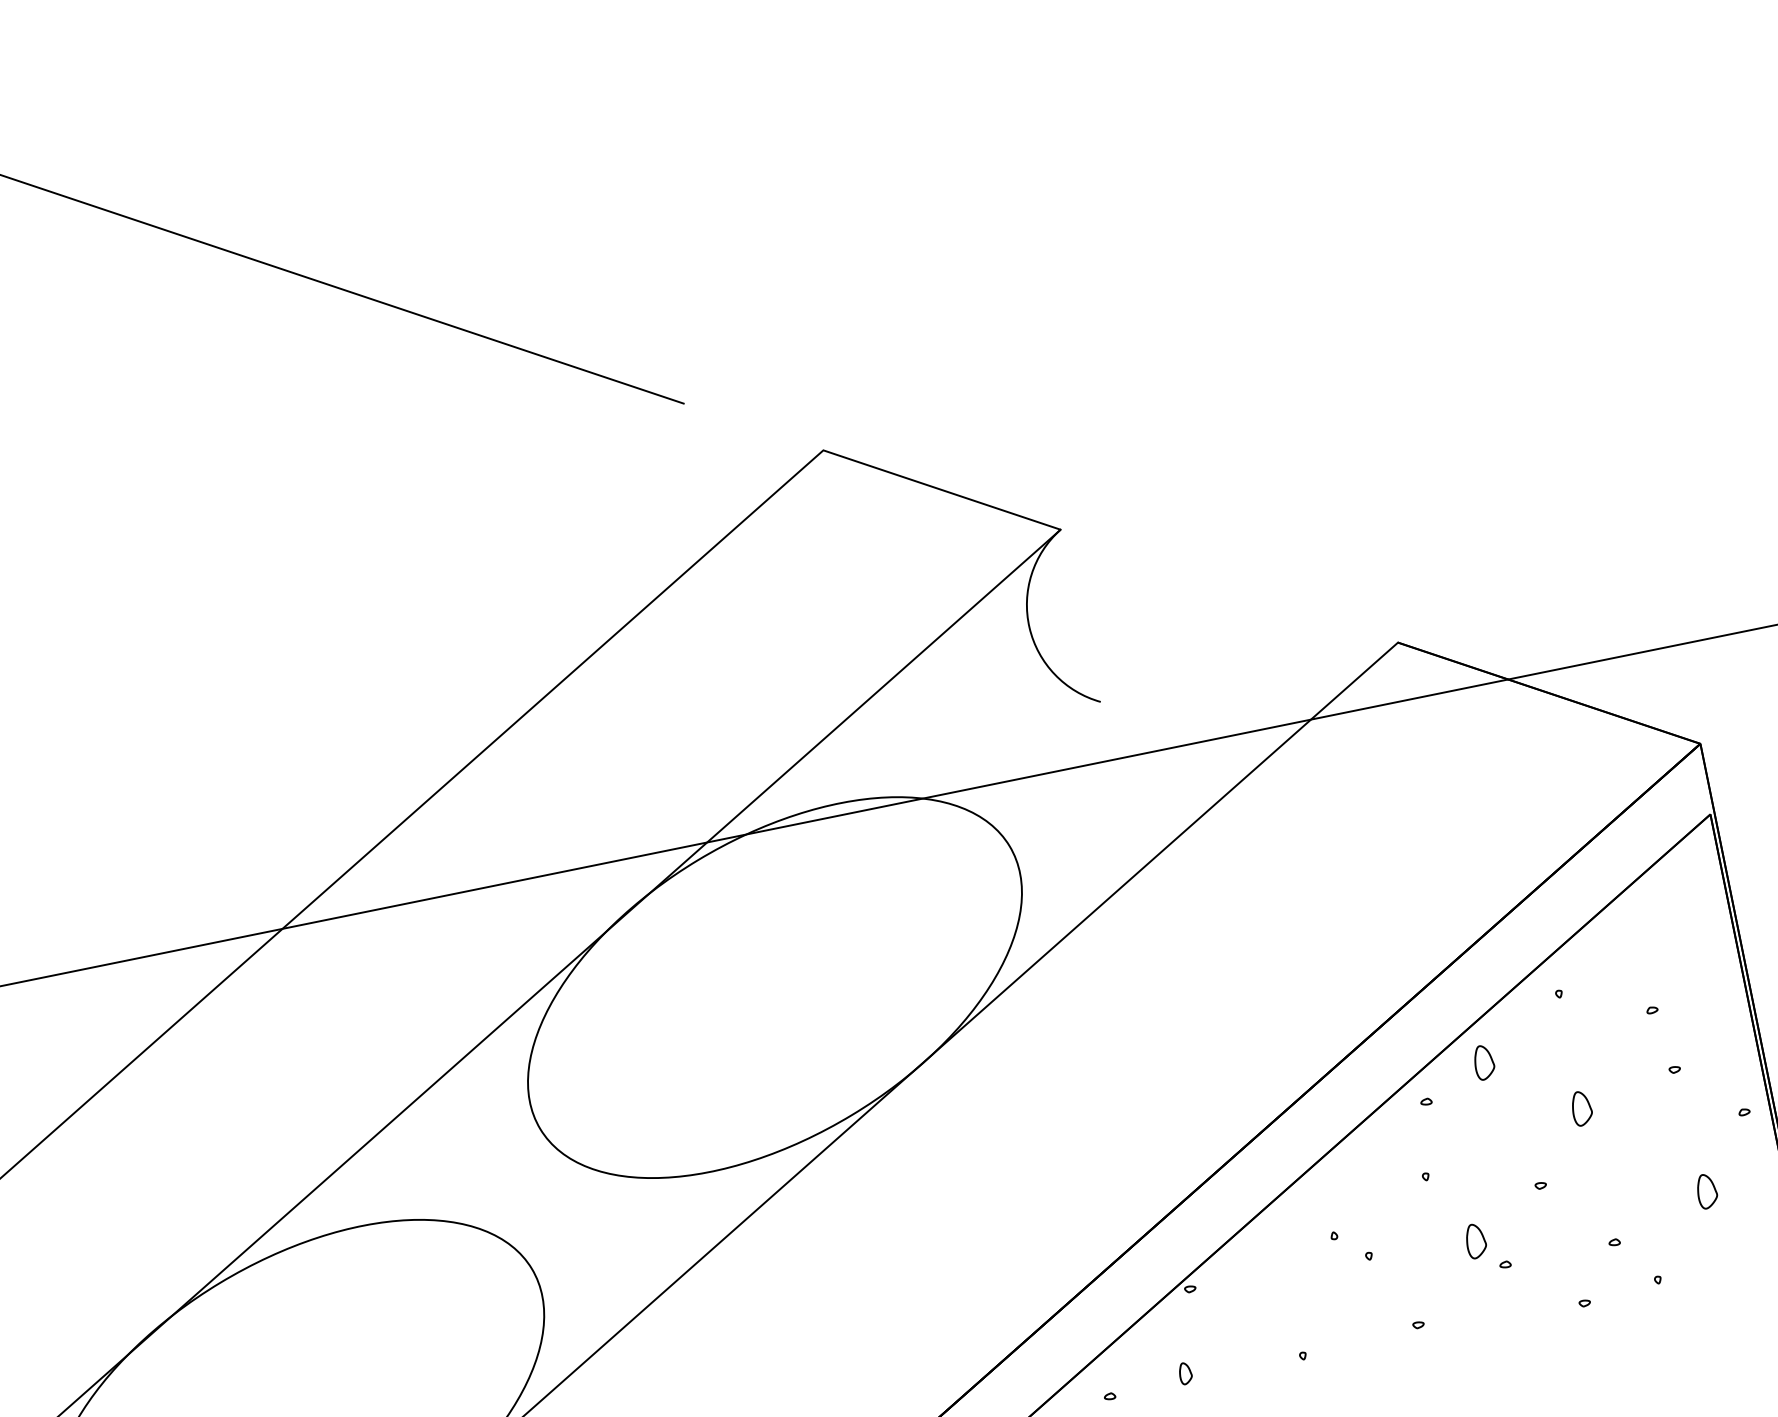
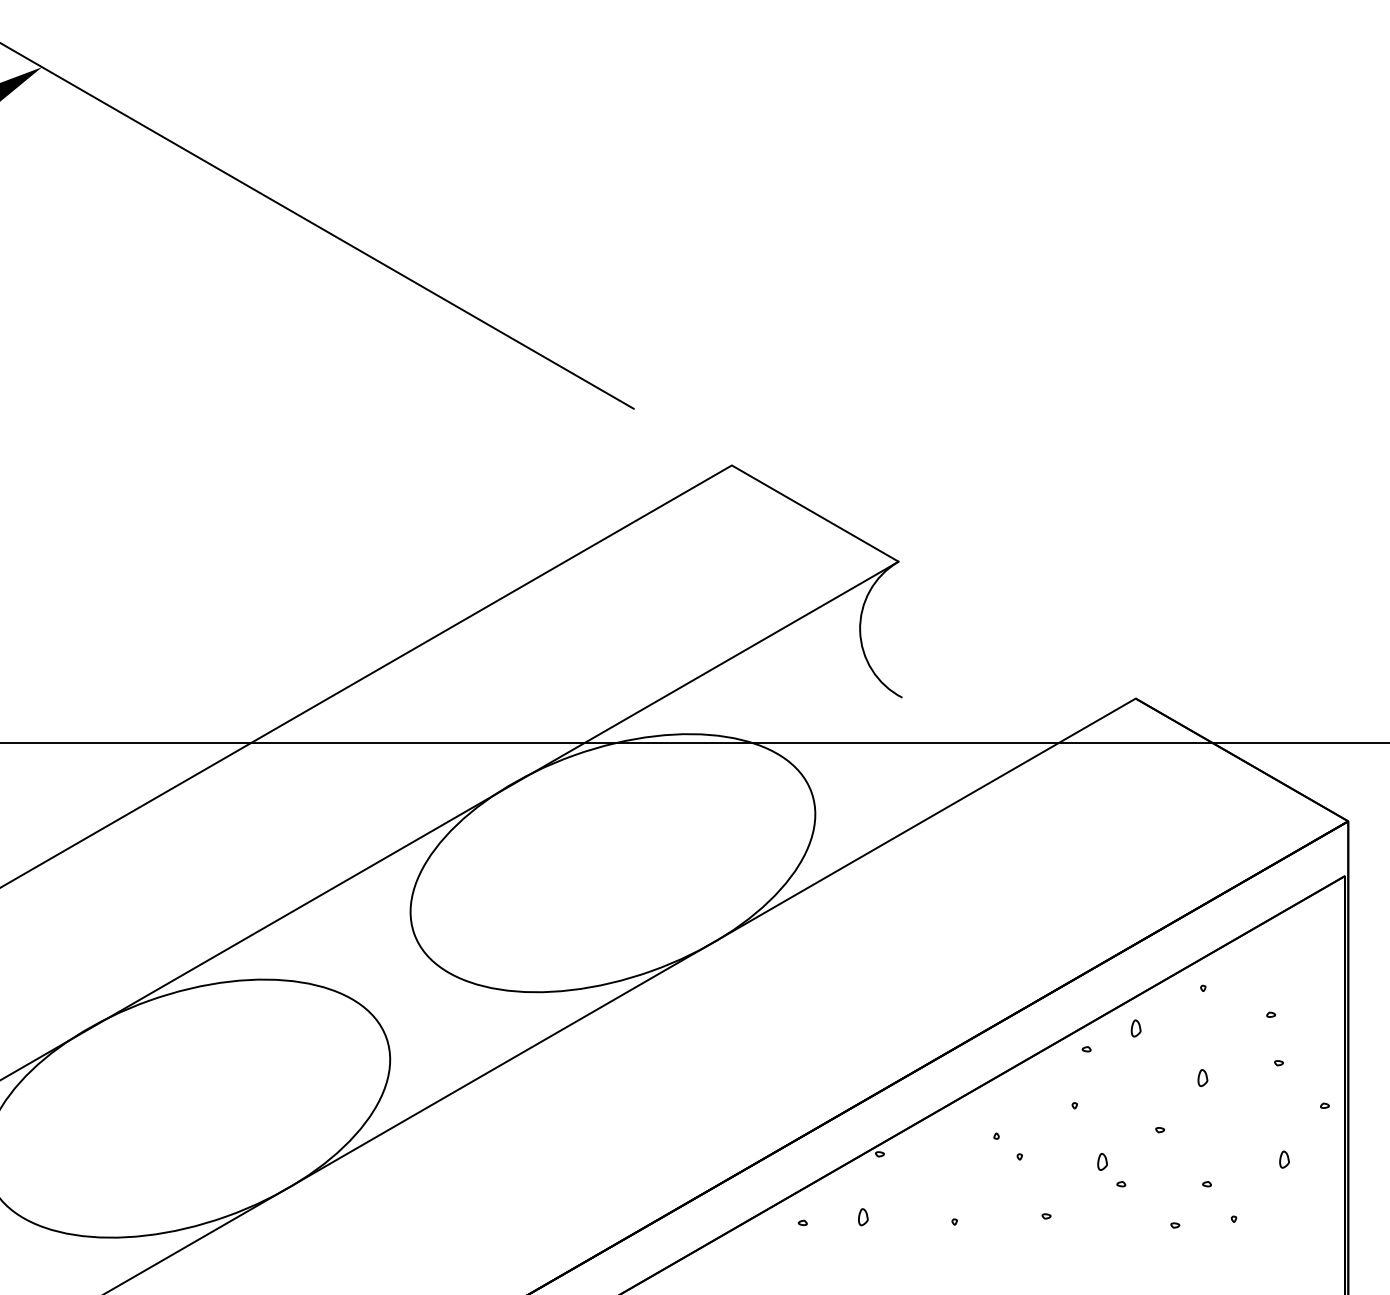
part: (1483, 1062) -> (1135, 1028), size x0.62
part: (1581, 1107) -> (1202, 1077), size x0.62
part: (1706, 1190) -> (1284, 1159), size x0.62
part: (1475, 1240) -> (1102, 1161), size x0.62

